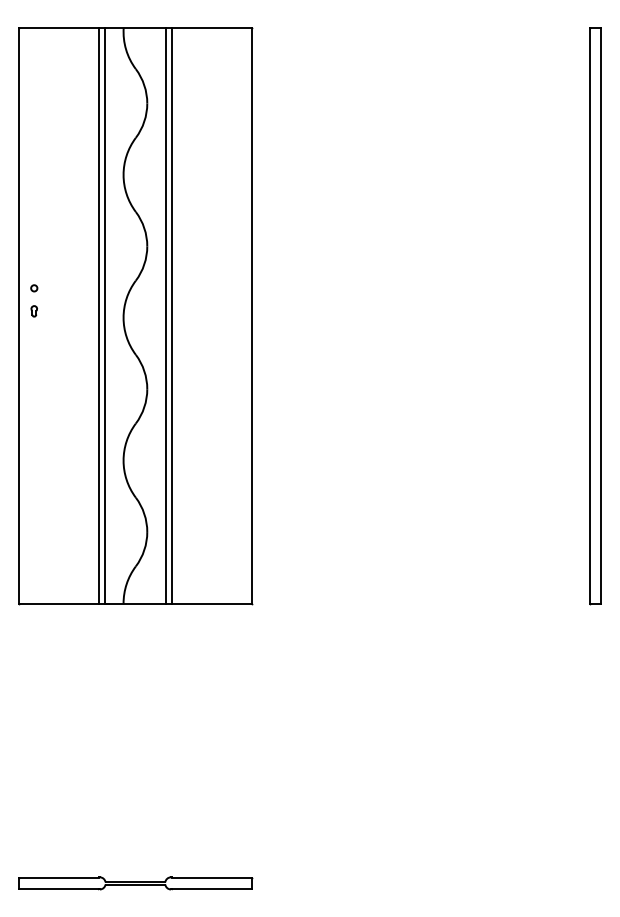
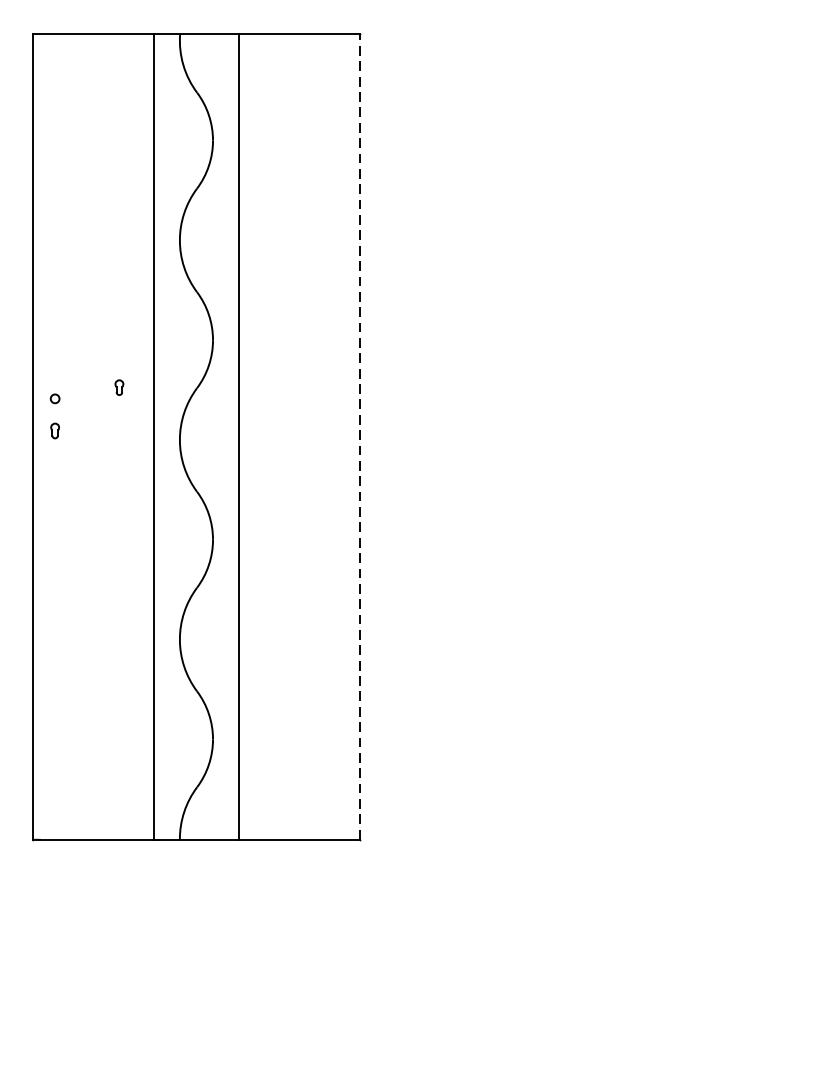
part: (79, 280) -> (118, 387), added
line: (98, 315) -> (144, 436), removed
line: (172, 315) -> (248, 436), removed
line: (252, 315) -> (360, 436), solid -> dashed

